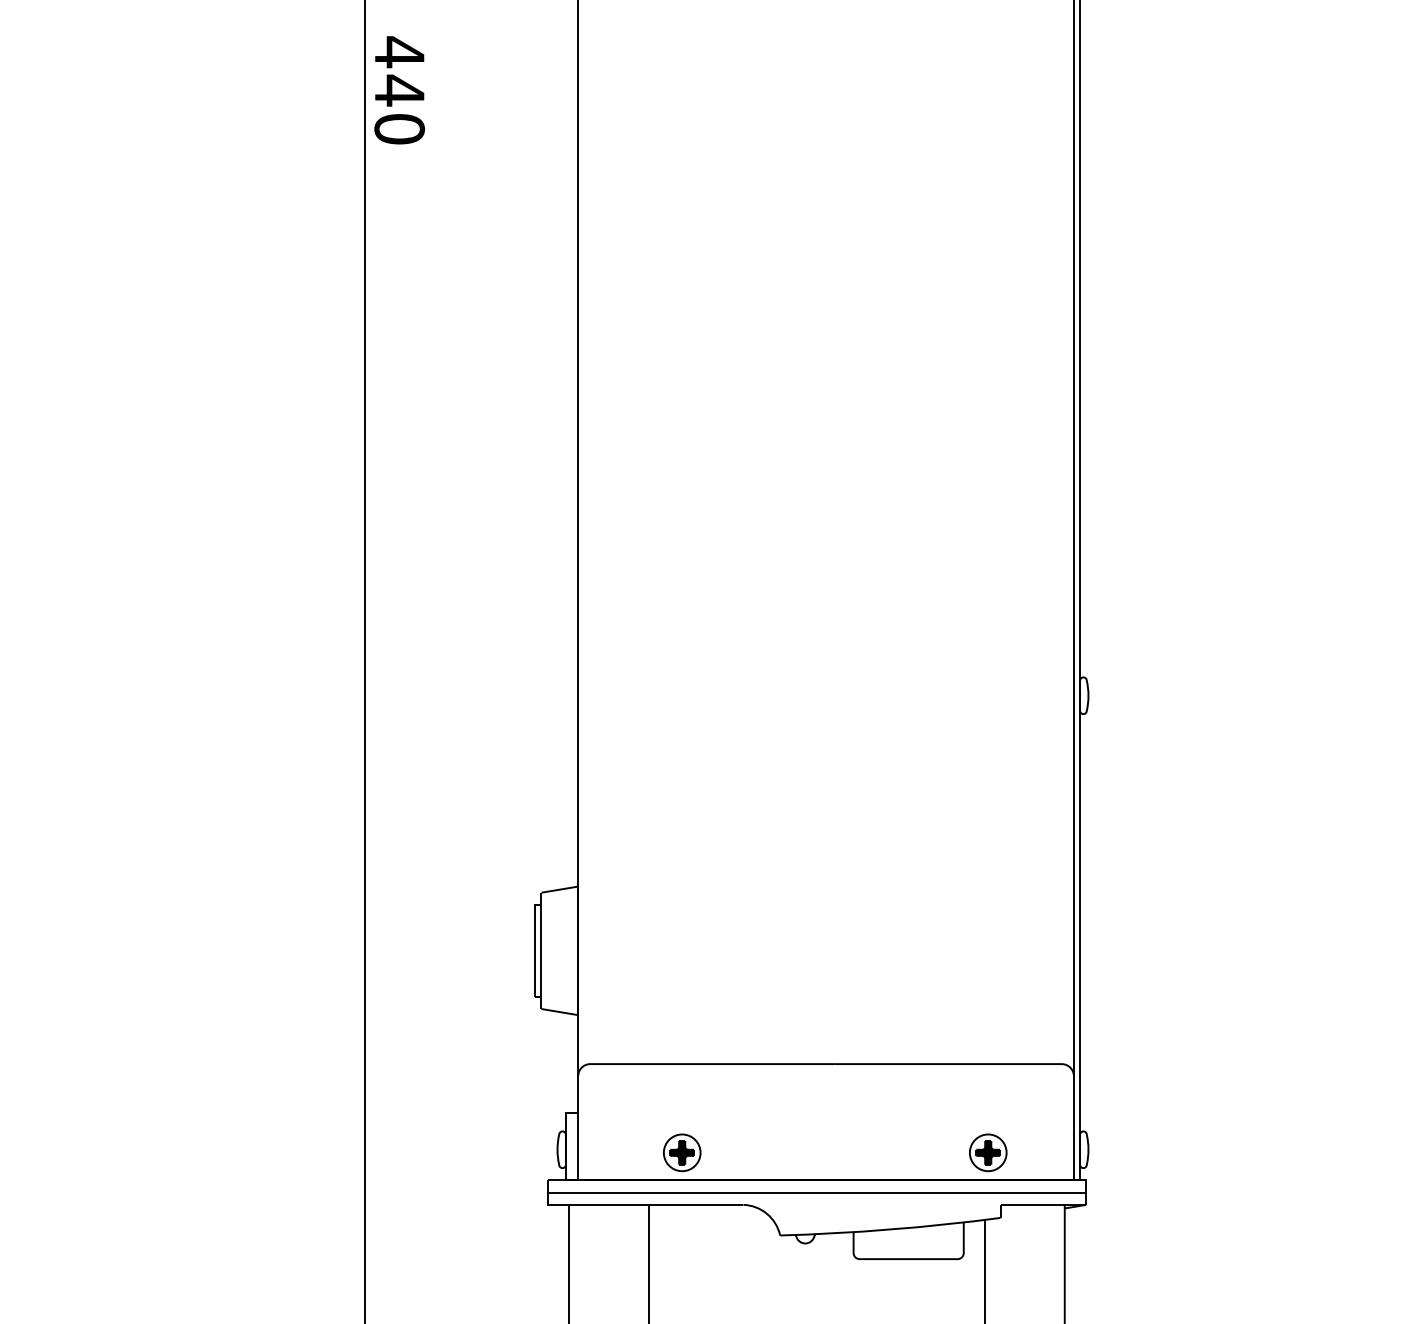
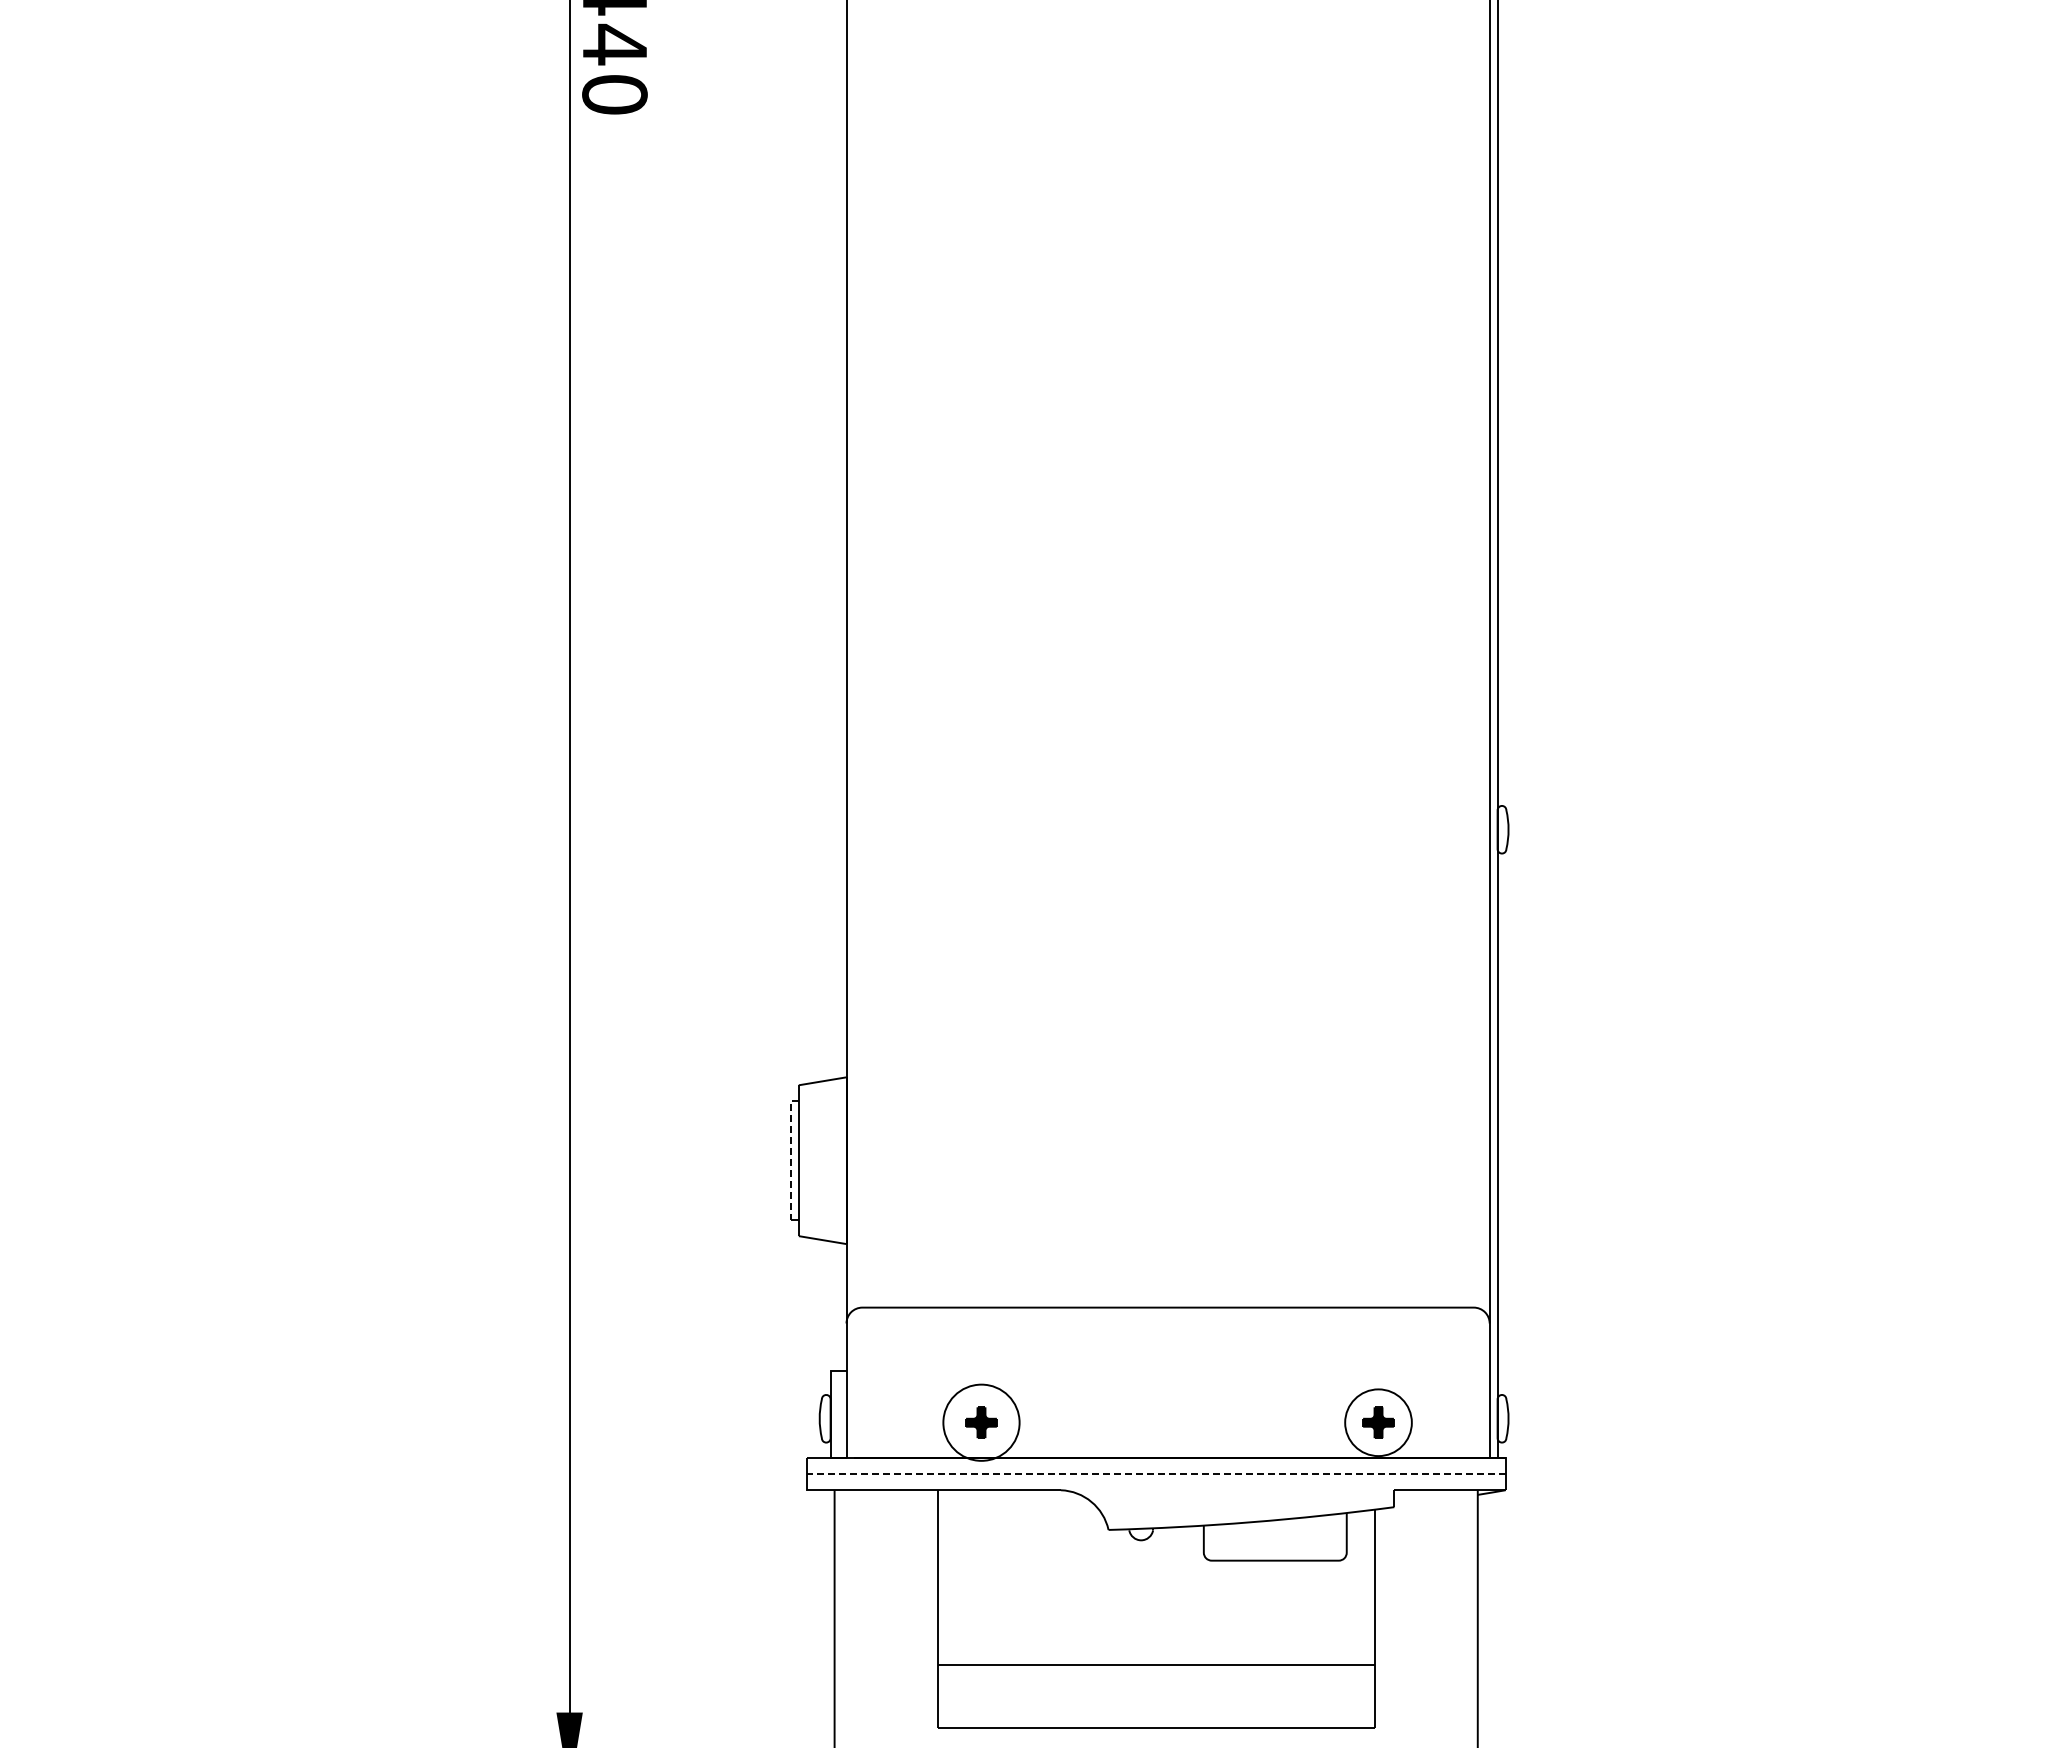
line: (535, 947) -> (790, 1156), solid -> dashed
circle: (682, 1152) -> (981, 1422), size x1.6
circle: (988, 1152) -> (1378, 1422), size x1.4
line: (816, 1192) -> (1155, 1474), solid -> dashed

